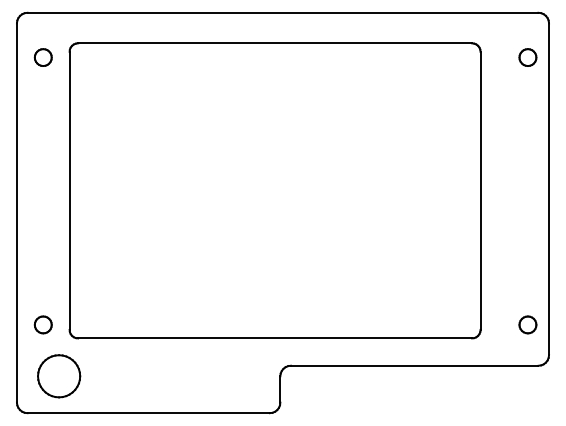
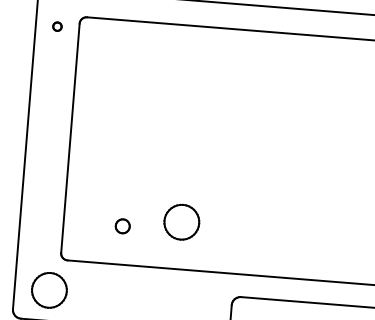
part: (42, 57) -> (56, 26), size x0.6
part: (212, 281) -> (182, 222), added
part: (42, 324) -> (122, 225), moved

